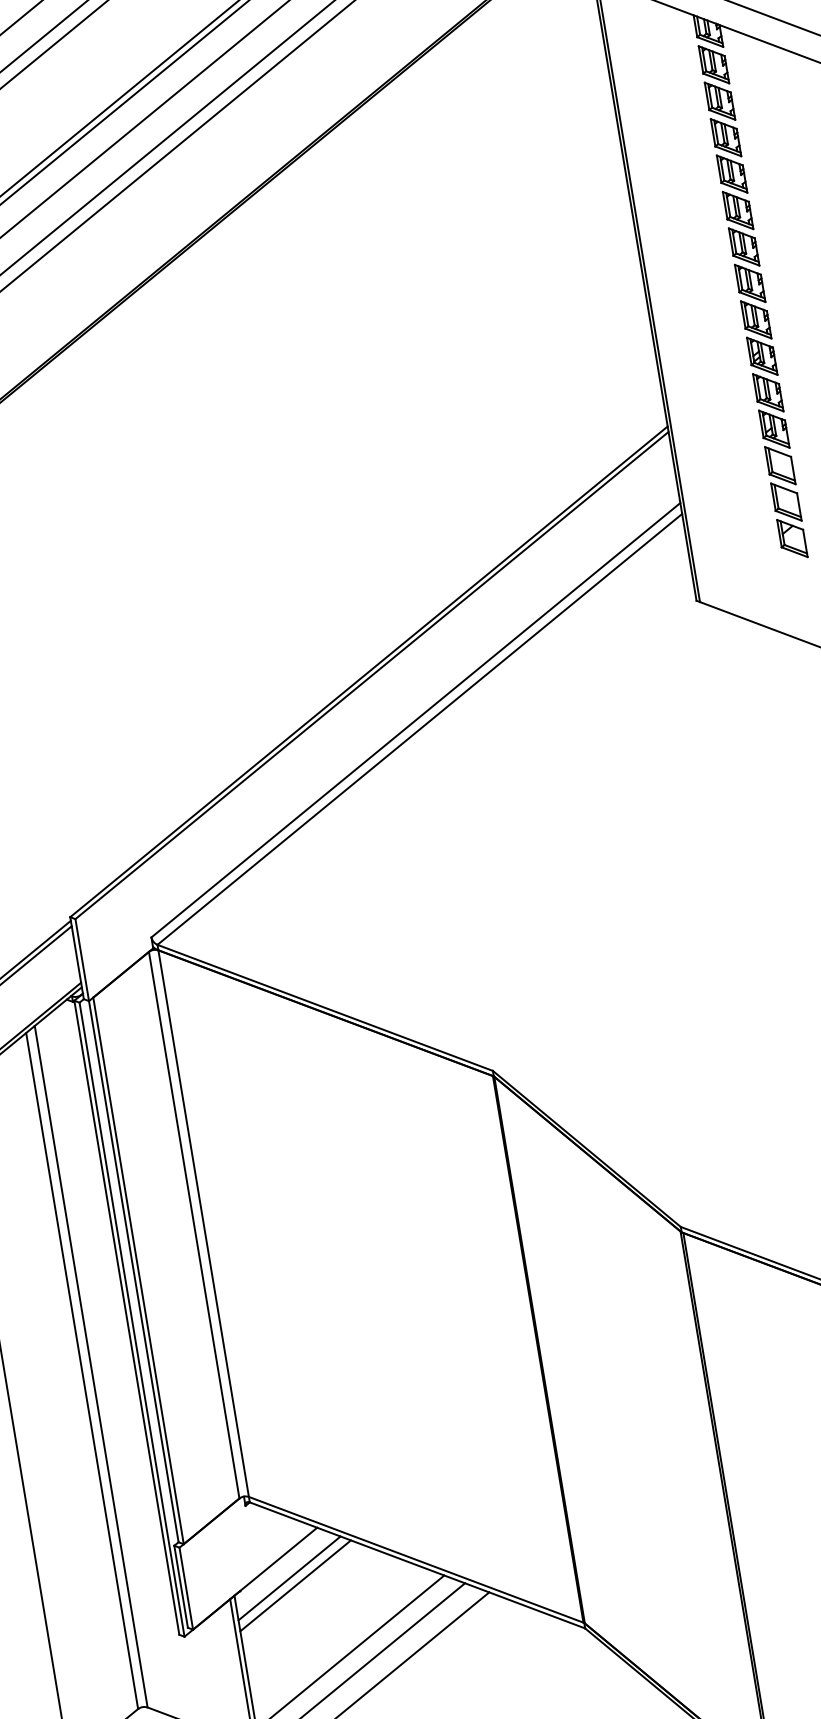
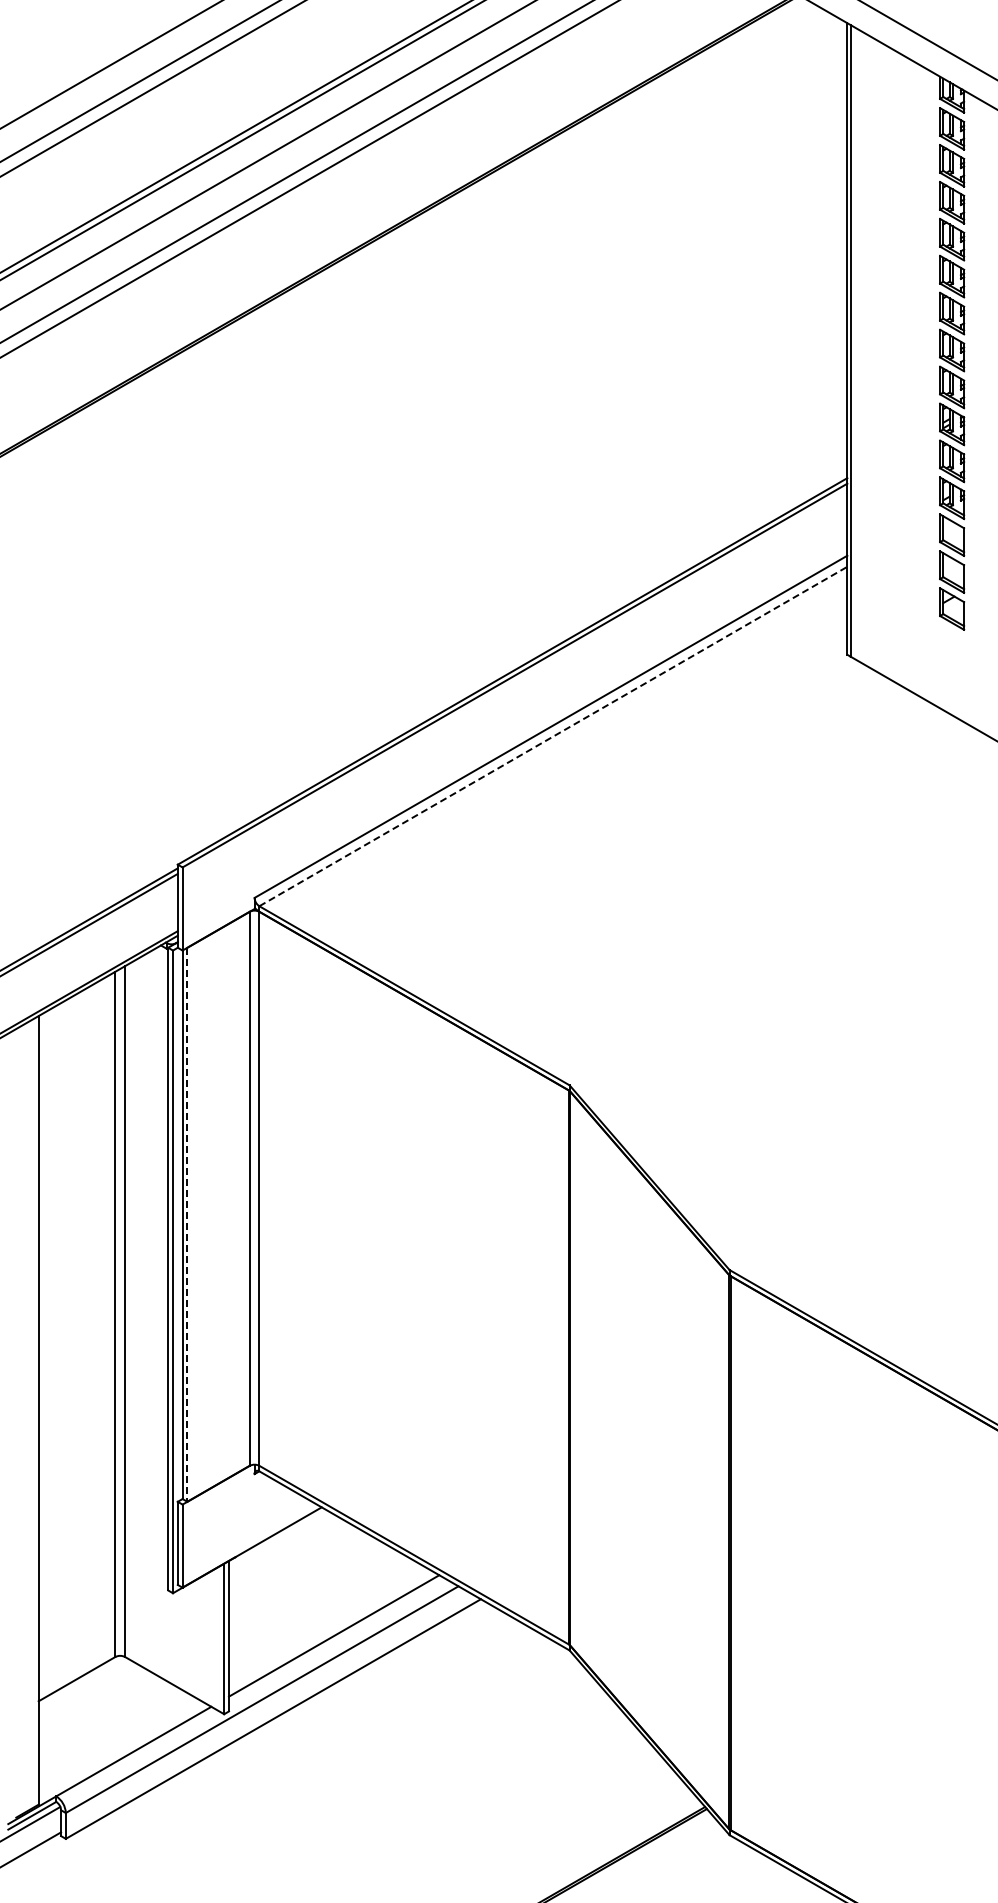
line: (419, 729) -> (553, 736), solid -> dashed
line: (138, 1271) -> (187, 1225), solid -> dashed
line: (289, 1578) -> (286, 1552), removed
line: (295, 1585) -> (290, 1560), removed

